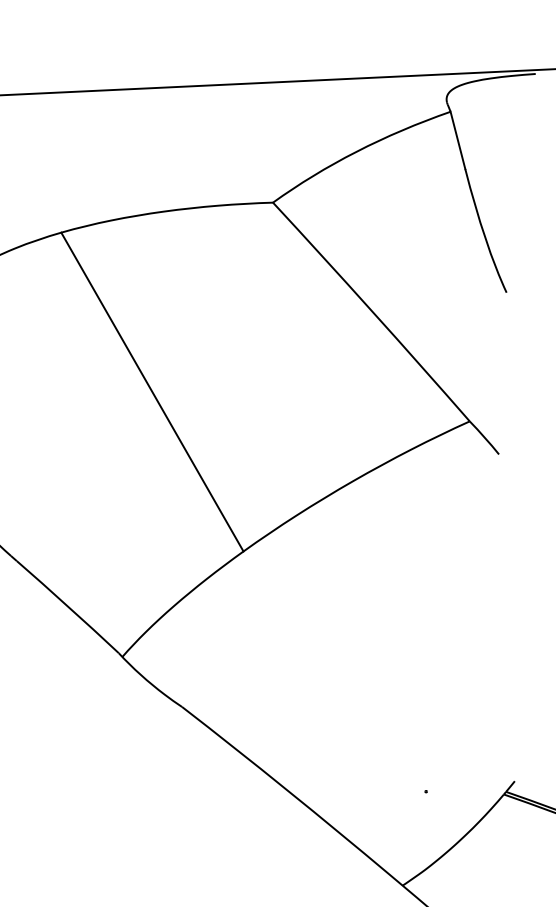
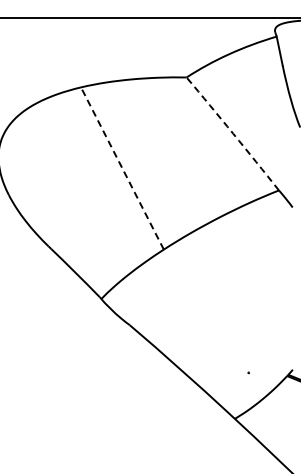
arc: (372, 311) -> (233, 133), solid -> dashed
line: (152, 392) -> (122, 168), solid -> dashed

